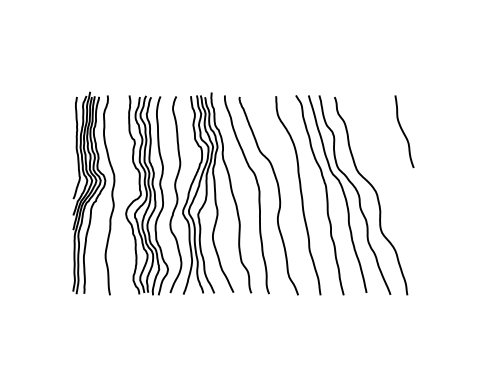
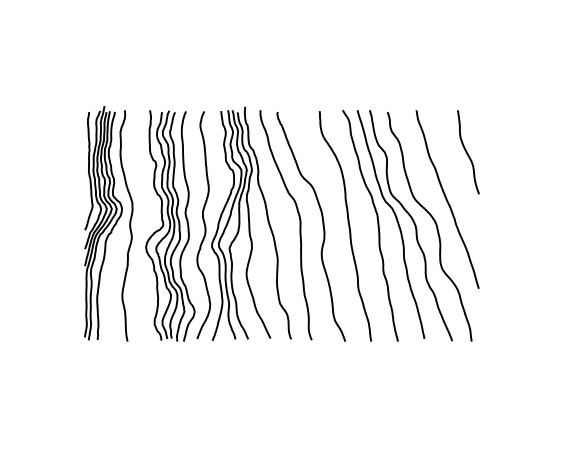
curve: (386, 172) -> (447, 199), added

